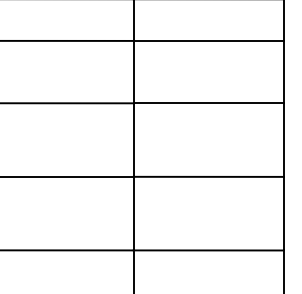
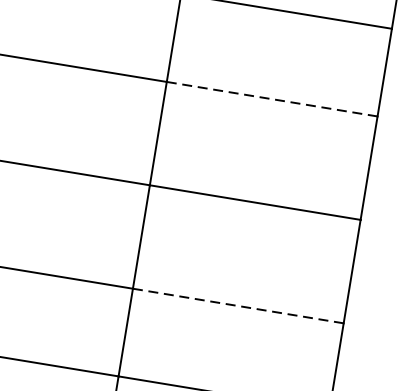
line: (208, 103) -> (271, 99), solid -> dashed
line: (208, 250) -> (238, 306), solid -> dashed

